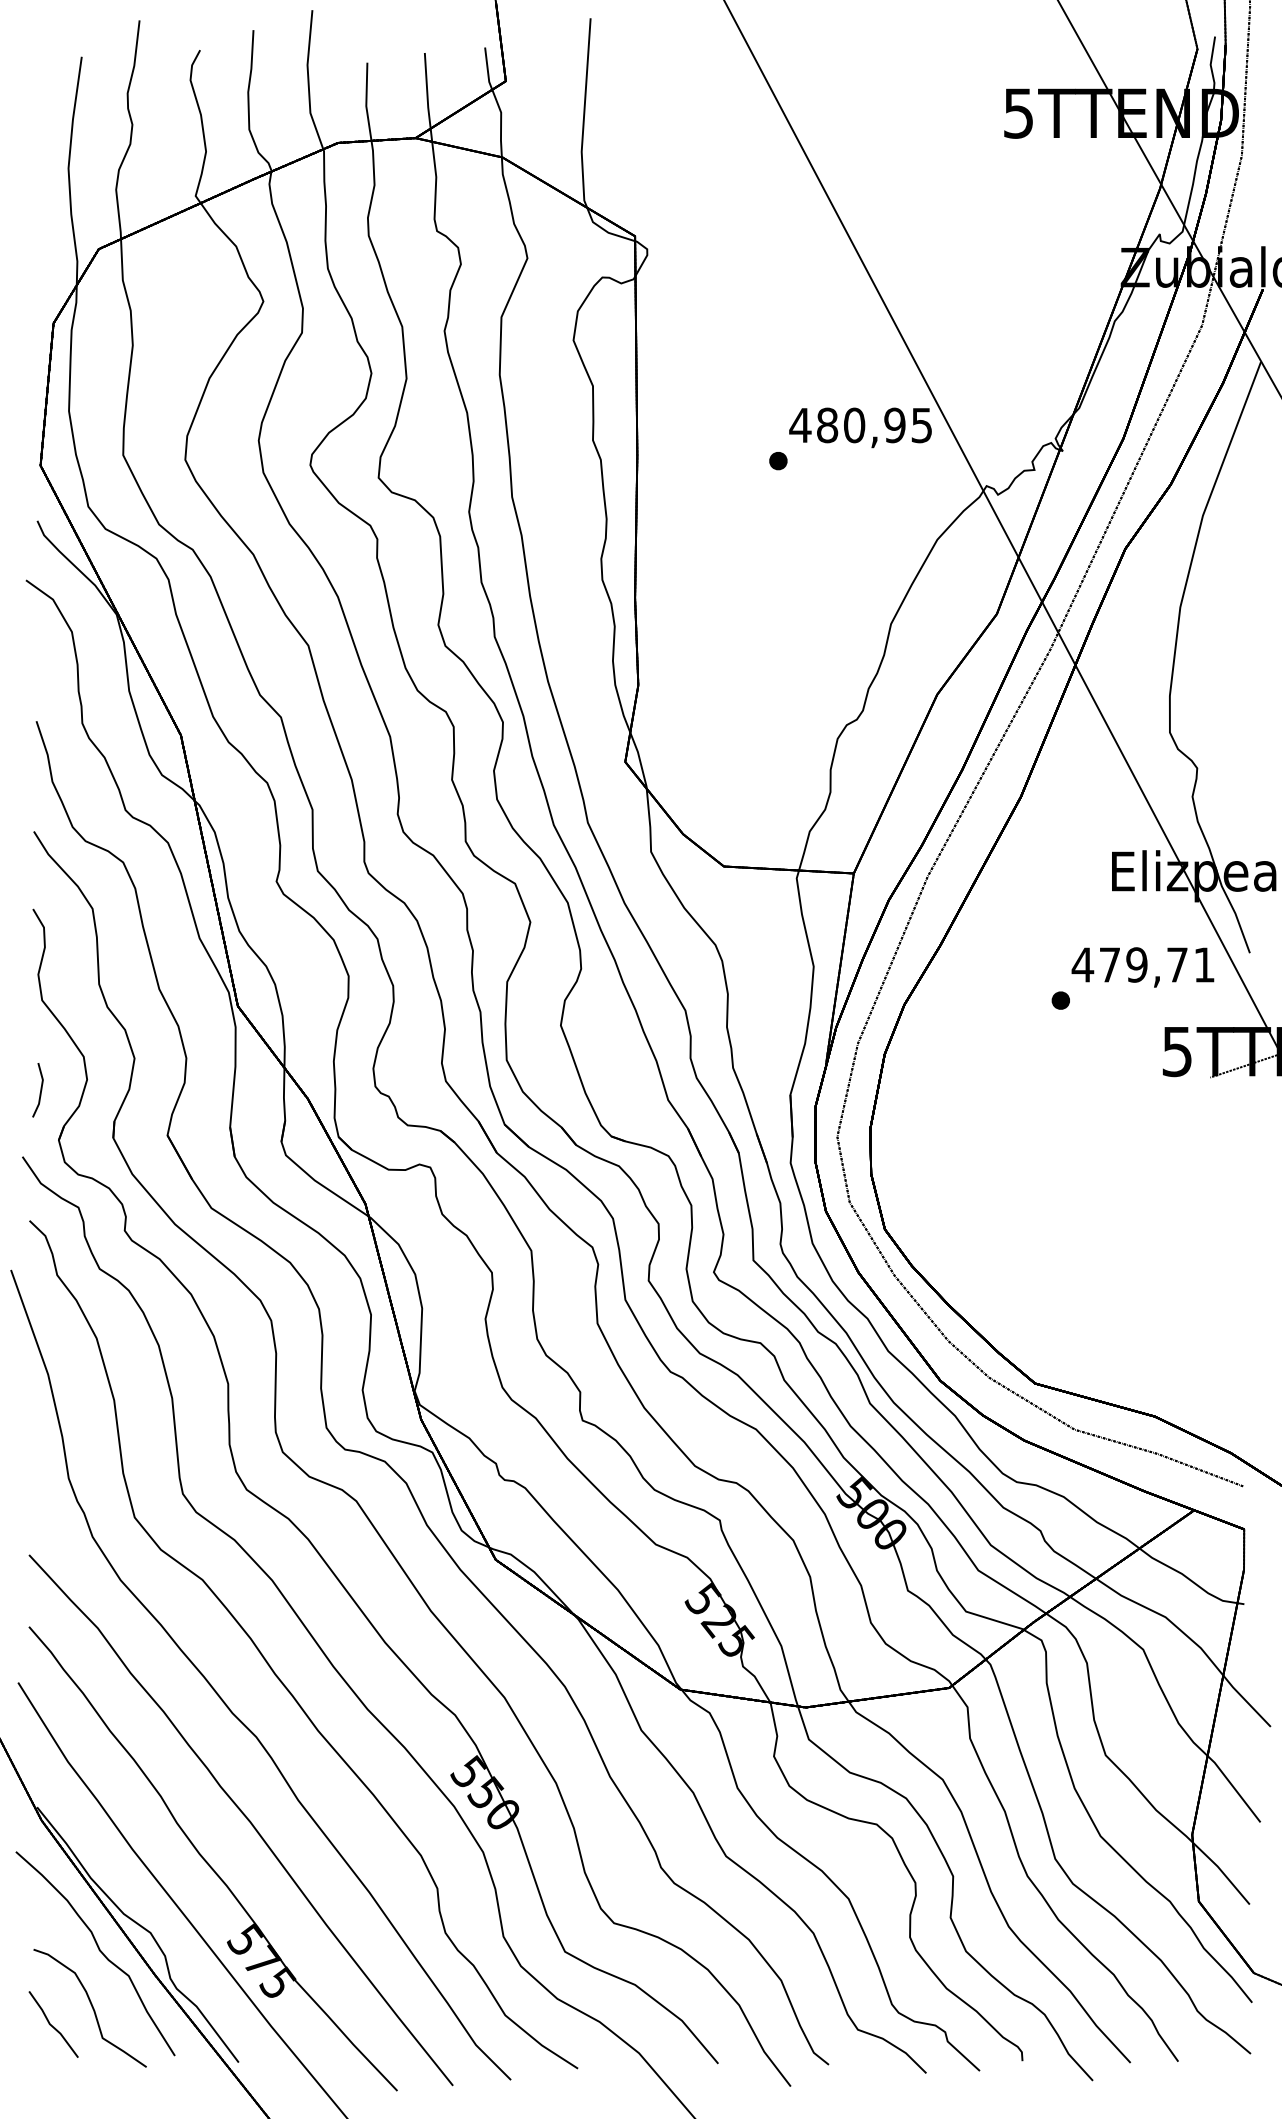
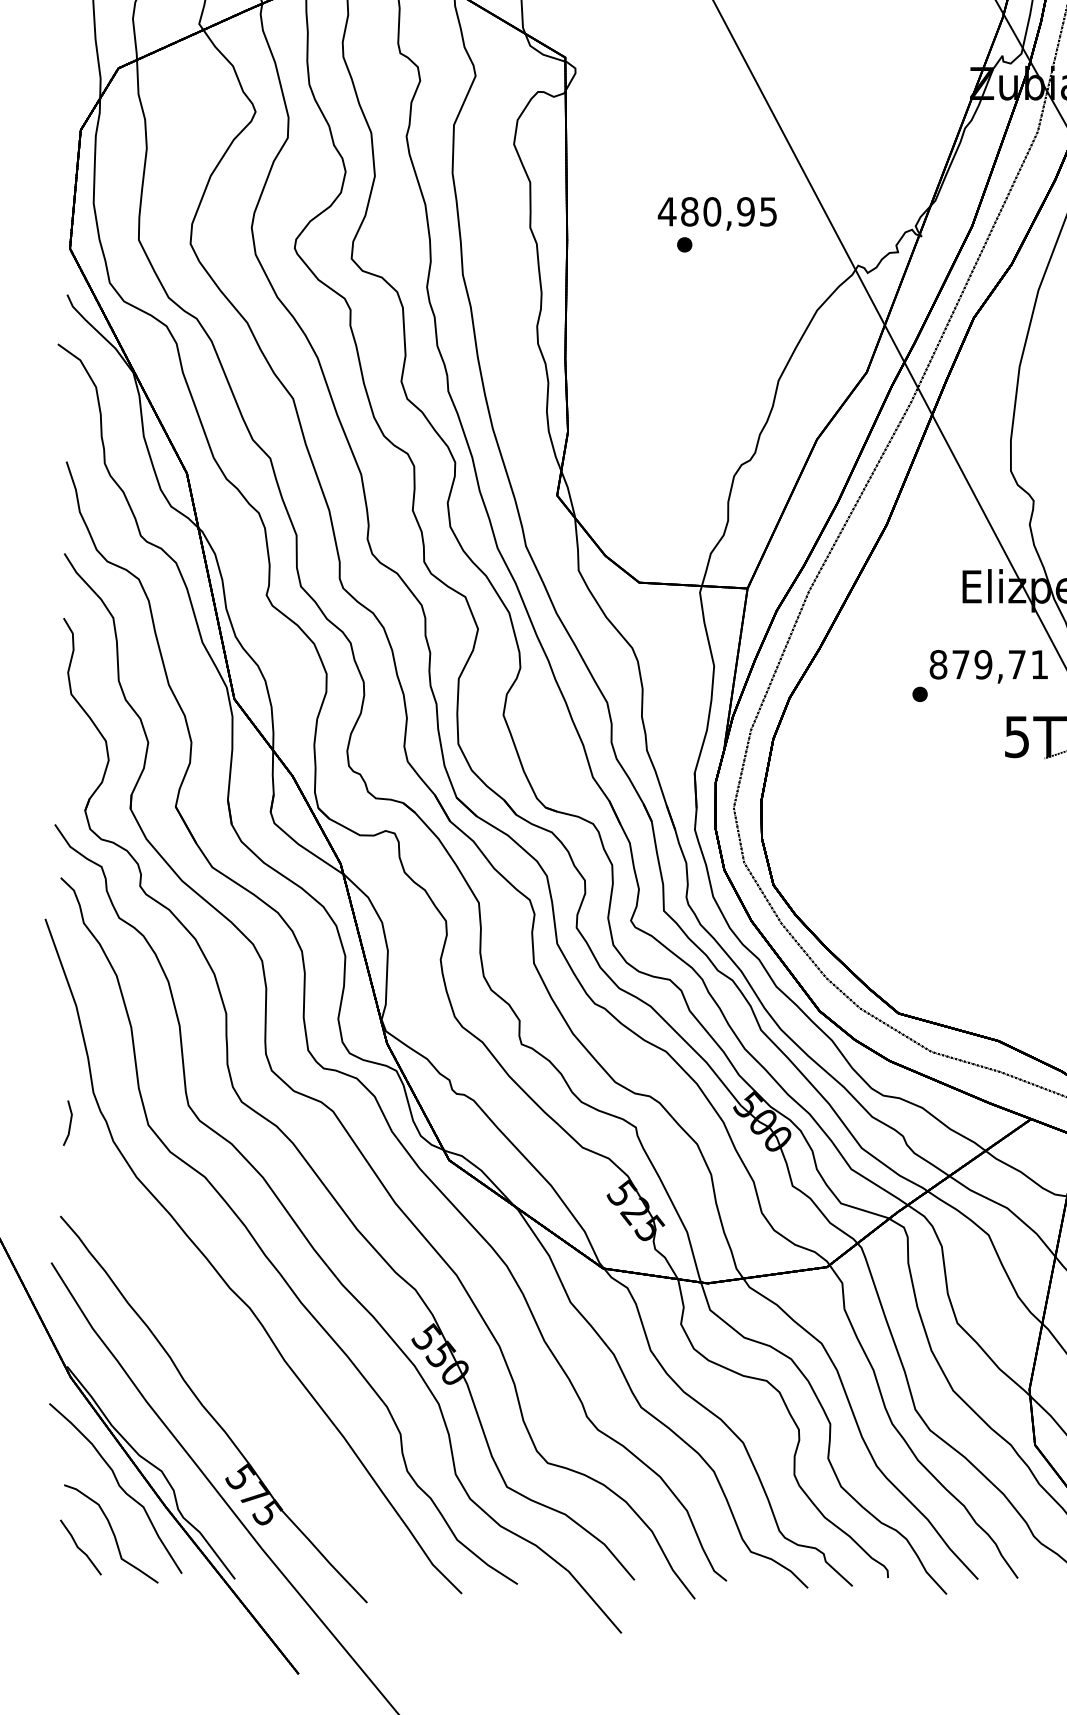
text: (860, 427) -> (717, 213), moved
text: (1082, 964) -> (938, 664), 479,71 -> 879,71
part: (37, 1090) -> (67, 1123), moved
part: (240, 1820) -> (236, 1377), removed

